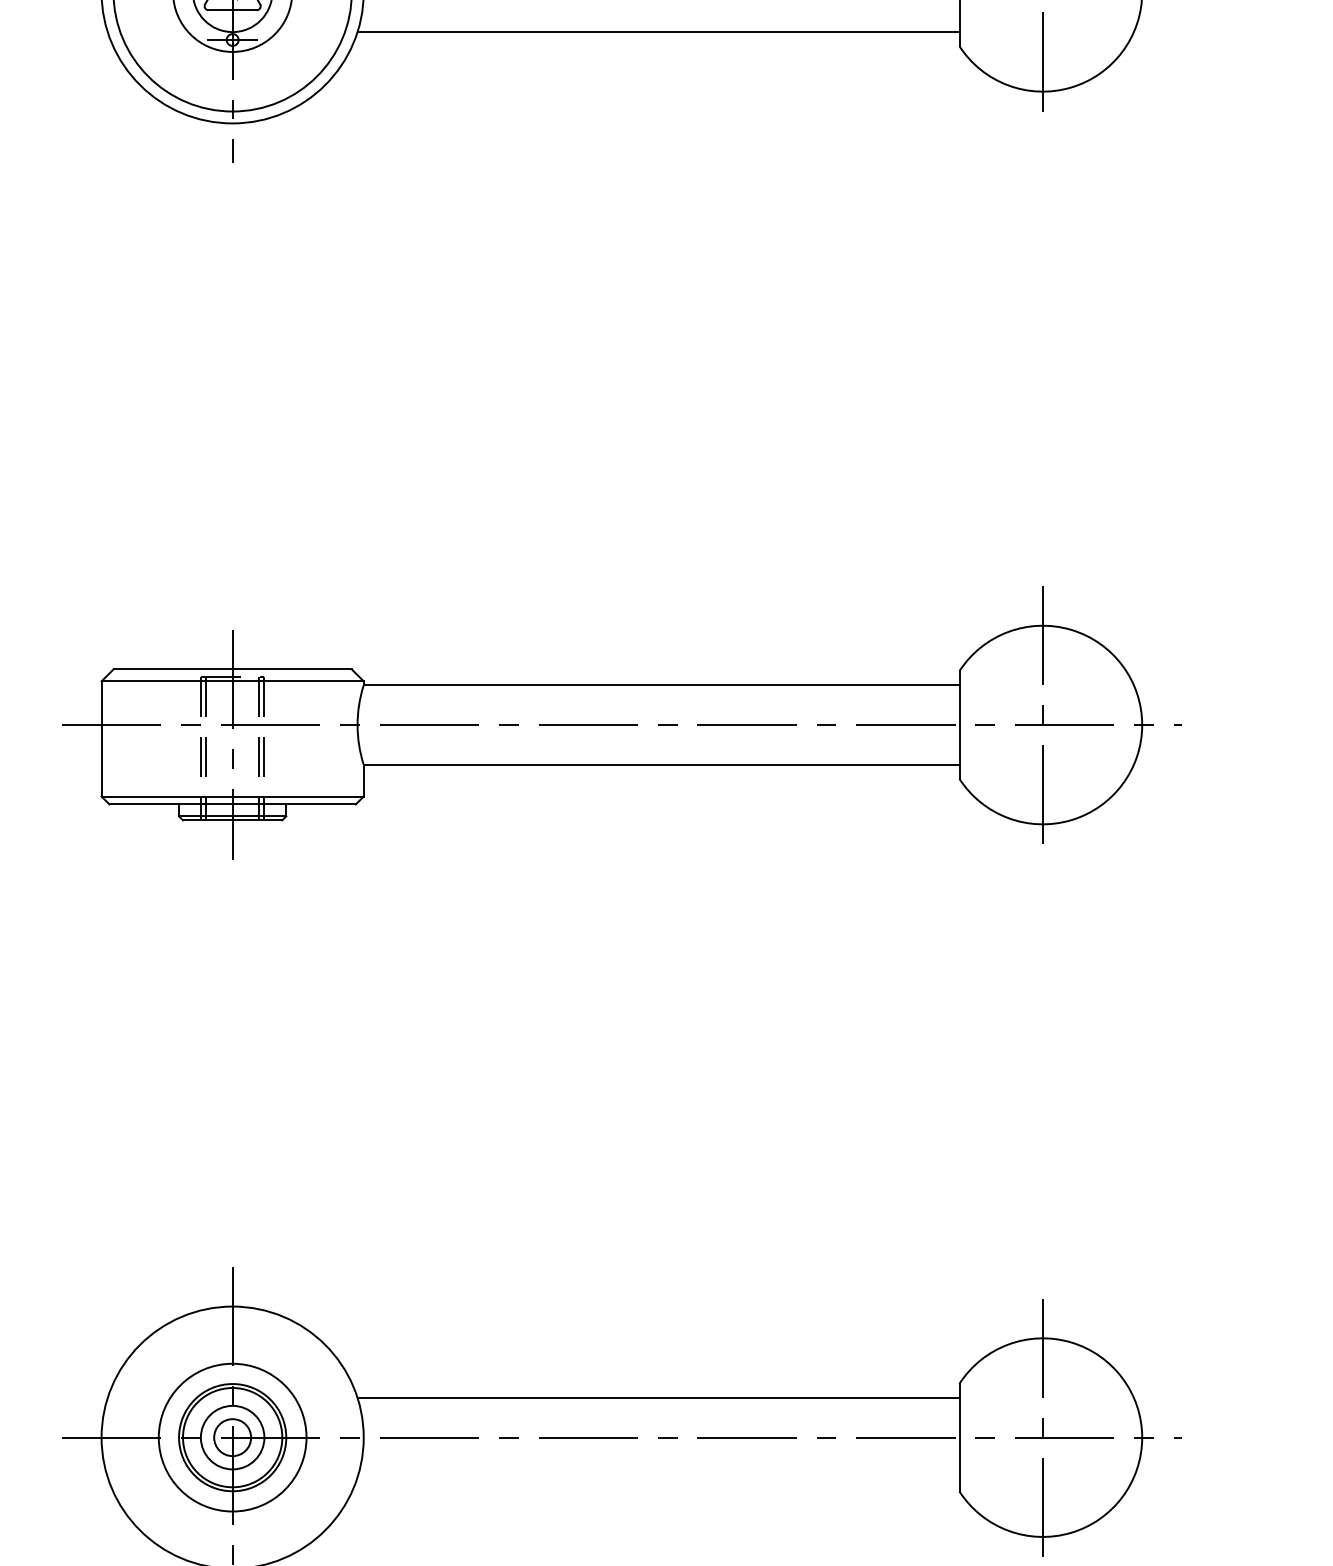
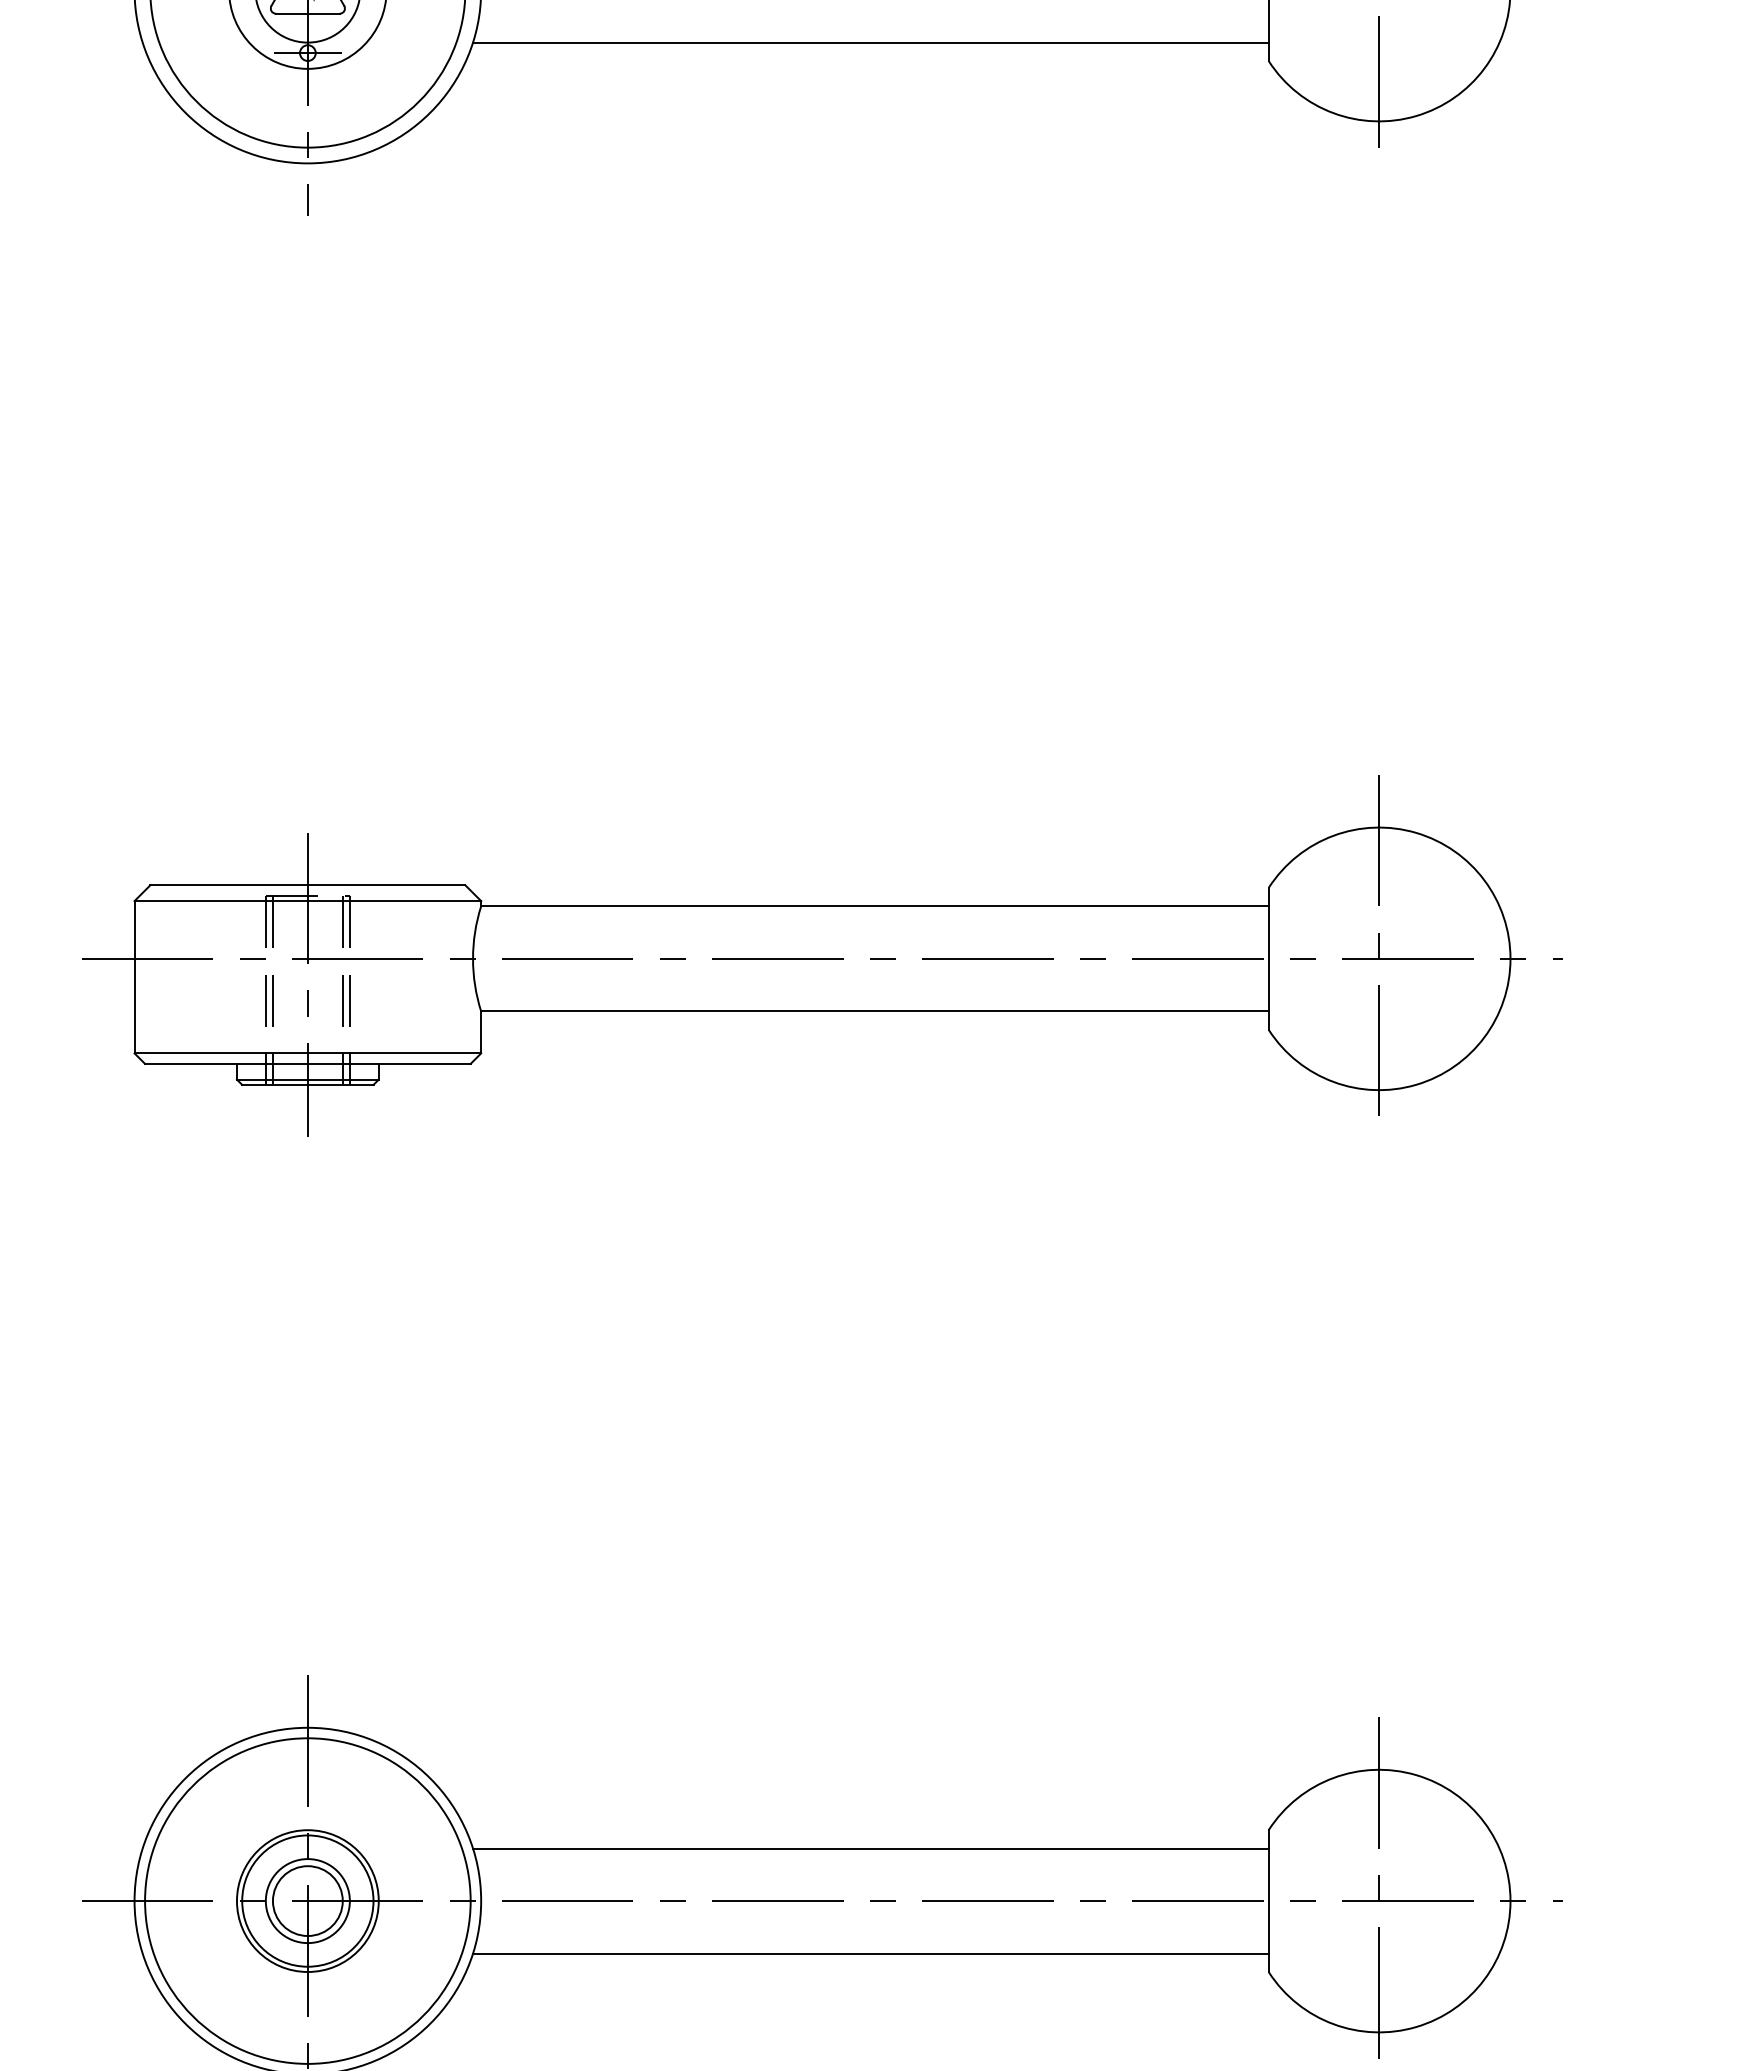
circle: (232, 1437) -> (307, 1900), size x1.67
circle: (232, 1437) -> (307, 1901), size x1.43
line: (658, 1477) -> (870, 1953), added

